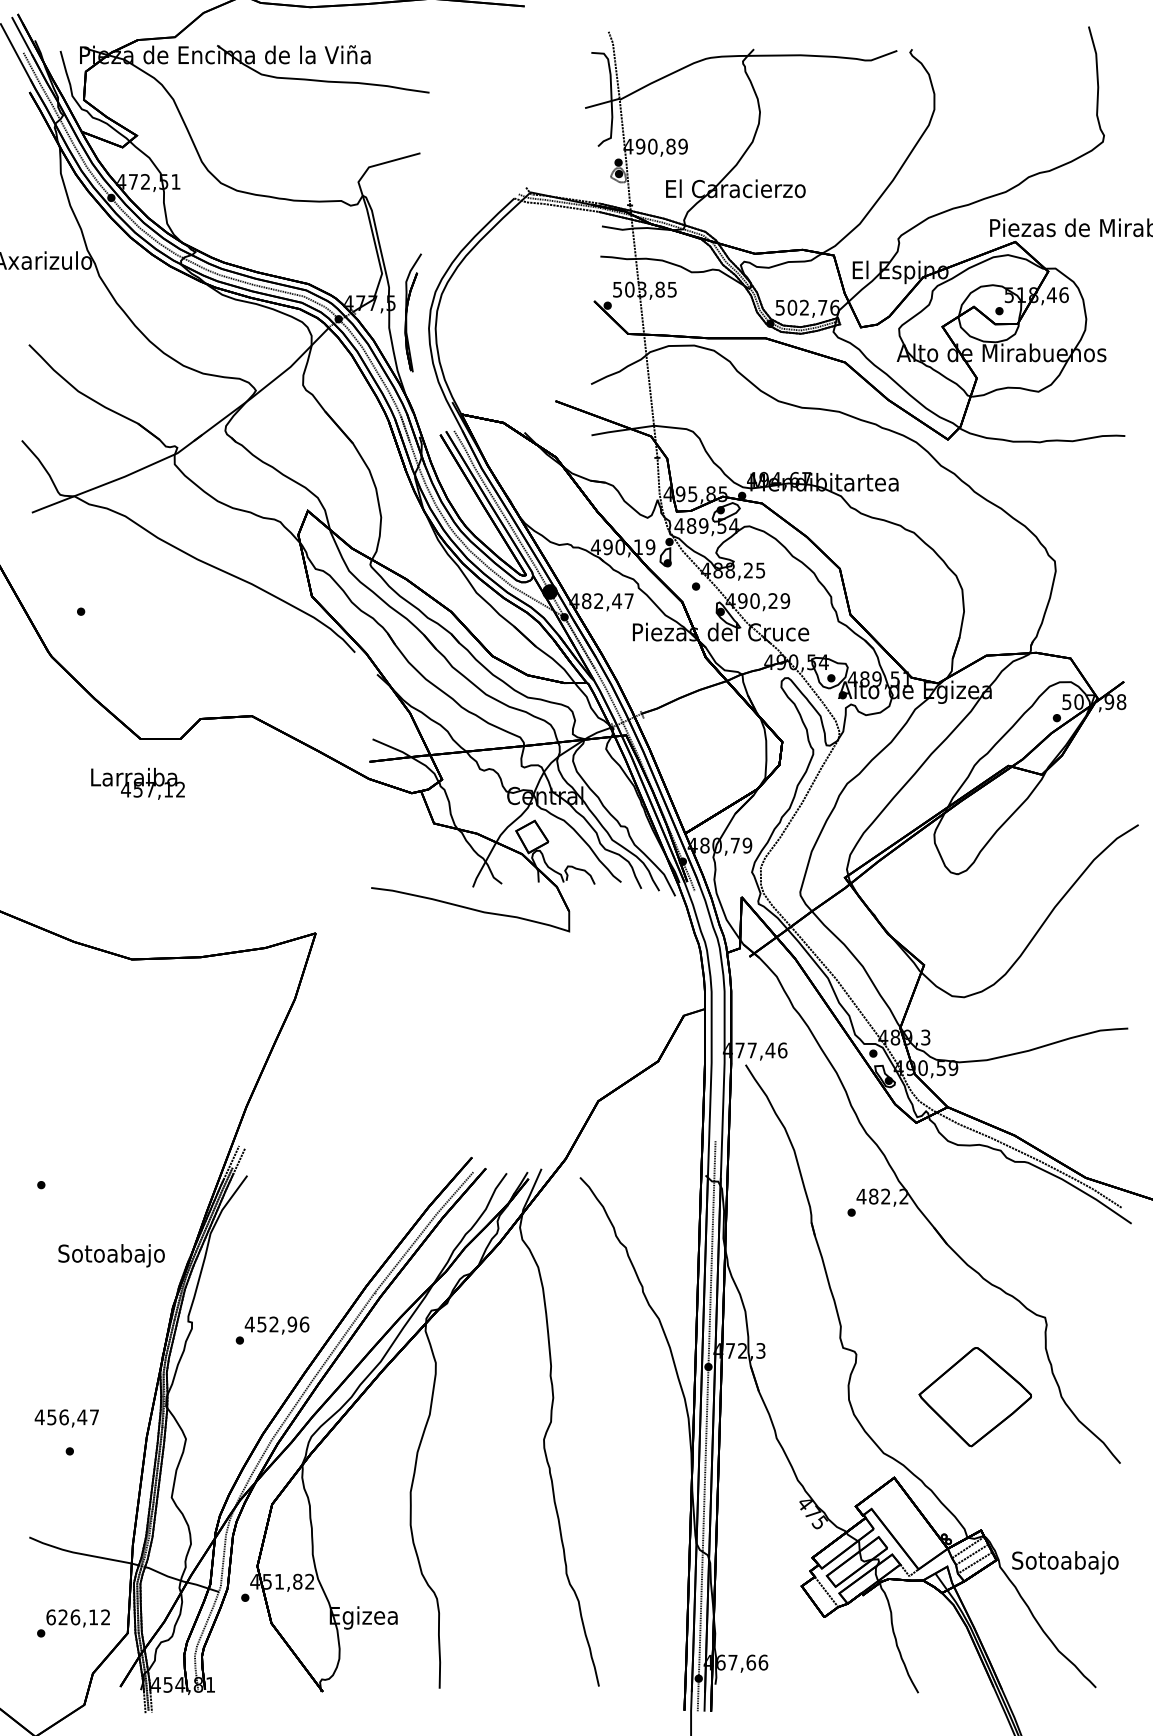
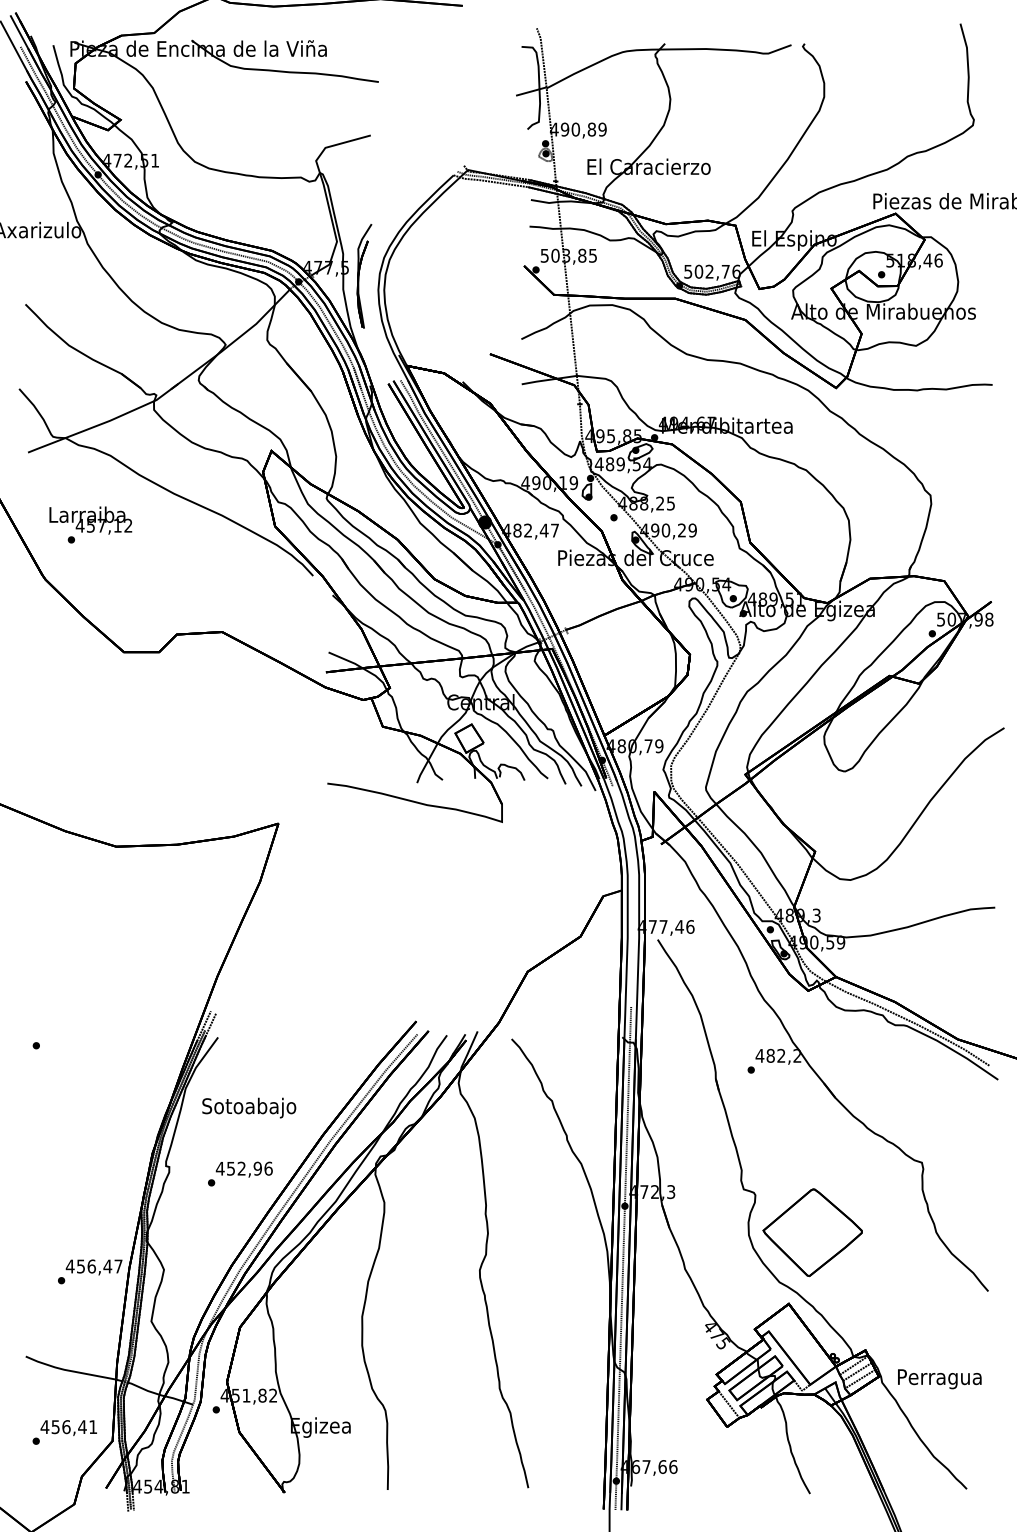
text: (137, 783) -> (90, 520), moved
text: (111, 1255) -> (249, 1107), moved
part: (974, 1397) -> (811, 1233), moved
text: (66, 1418) -> (93, 1267), moved
text: (1065, 1562) -> (939, 1378), Sotoabajo -> Perragua
text: (78, 1617) -> (69, 1427), 626,12 -> 456,41

